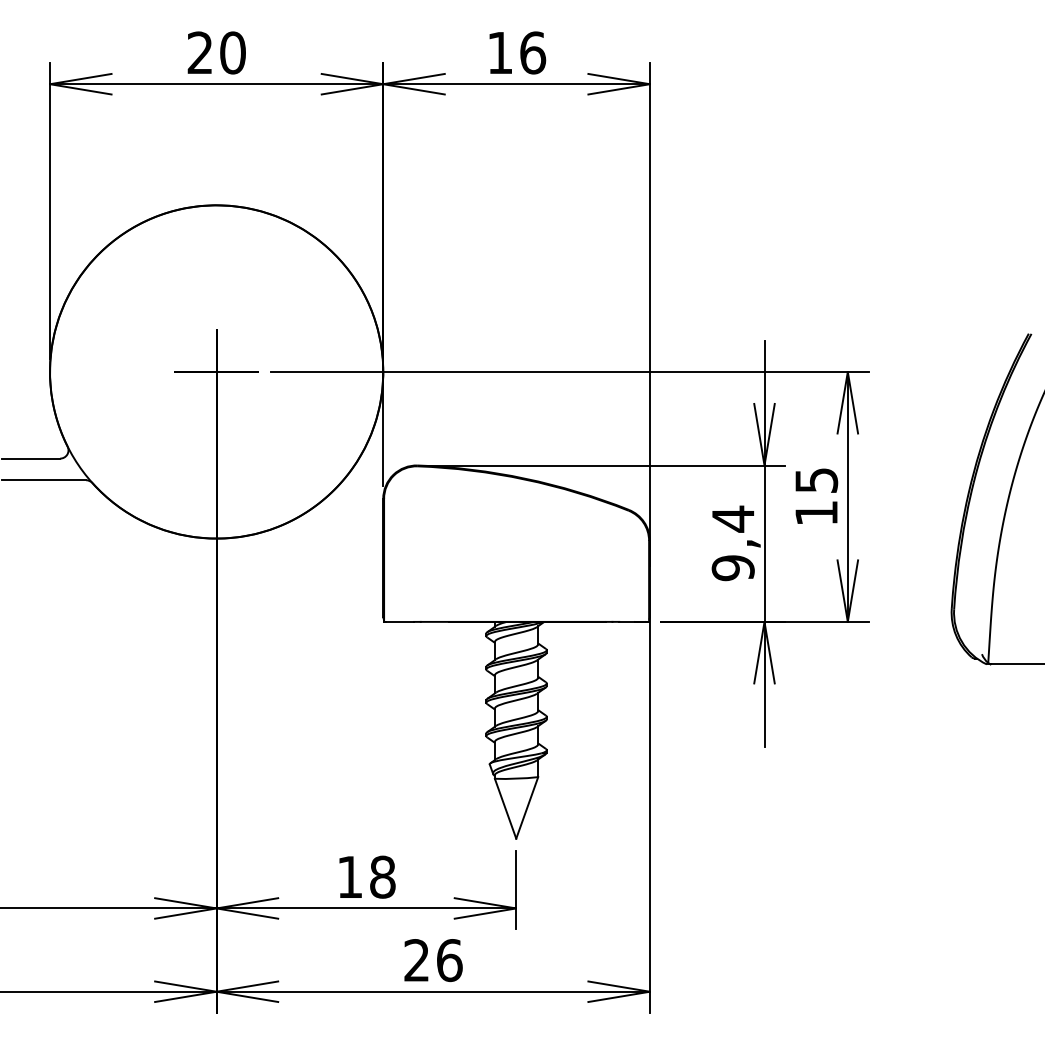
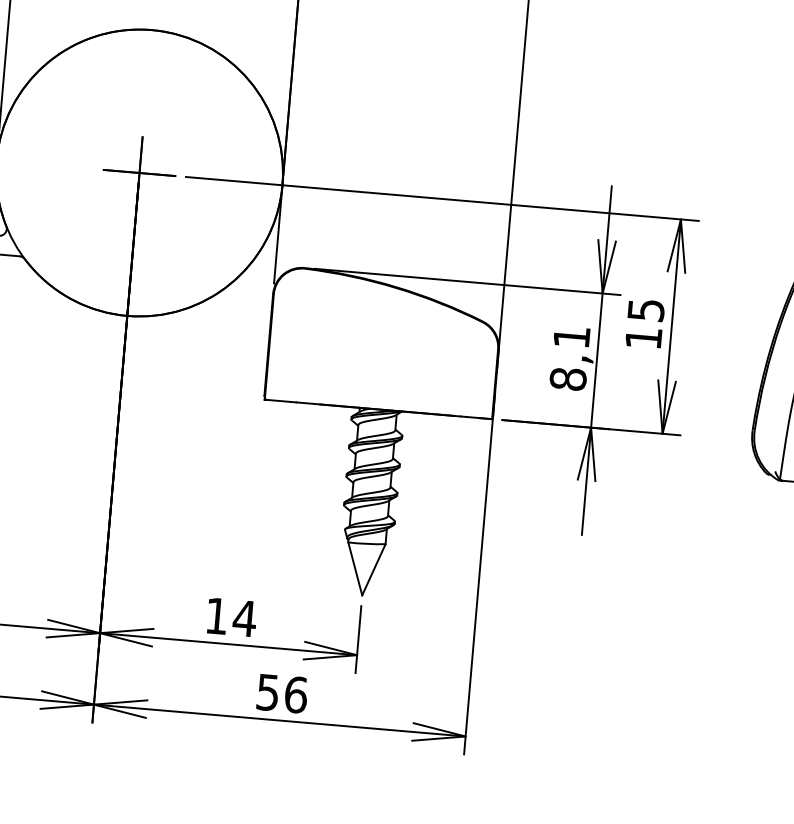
text: (732, 543) -> (569, 358), 9,4 -> 8,1
text: (382, 876) -> (244, 617), 18 -> 14
text: (416, 960) -> (267, 692), 26 -> 56

